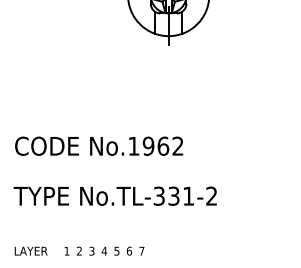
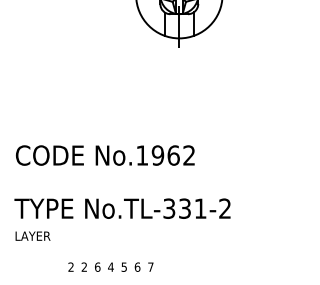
text: (30, 250) -> (32, 235), moved
text: (66, 250) -> (70, 266), 1 -> 2
text: (91, 250) -> (97, 266), 3 -> 6

